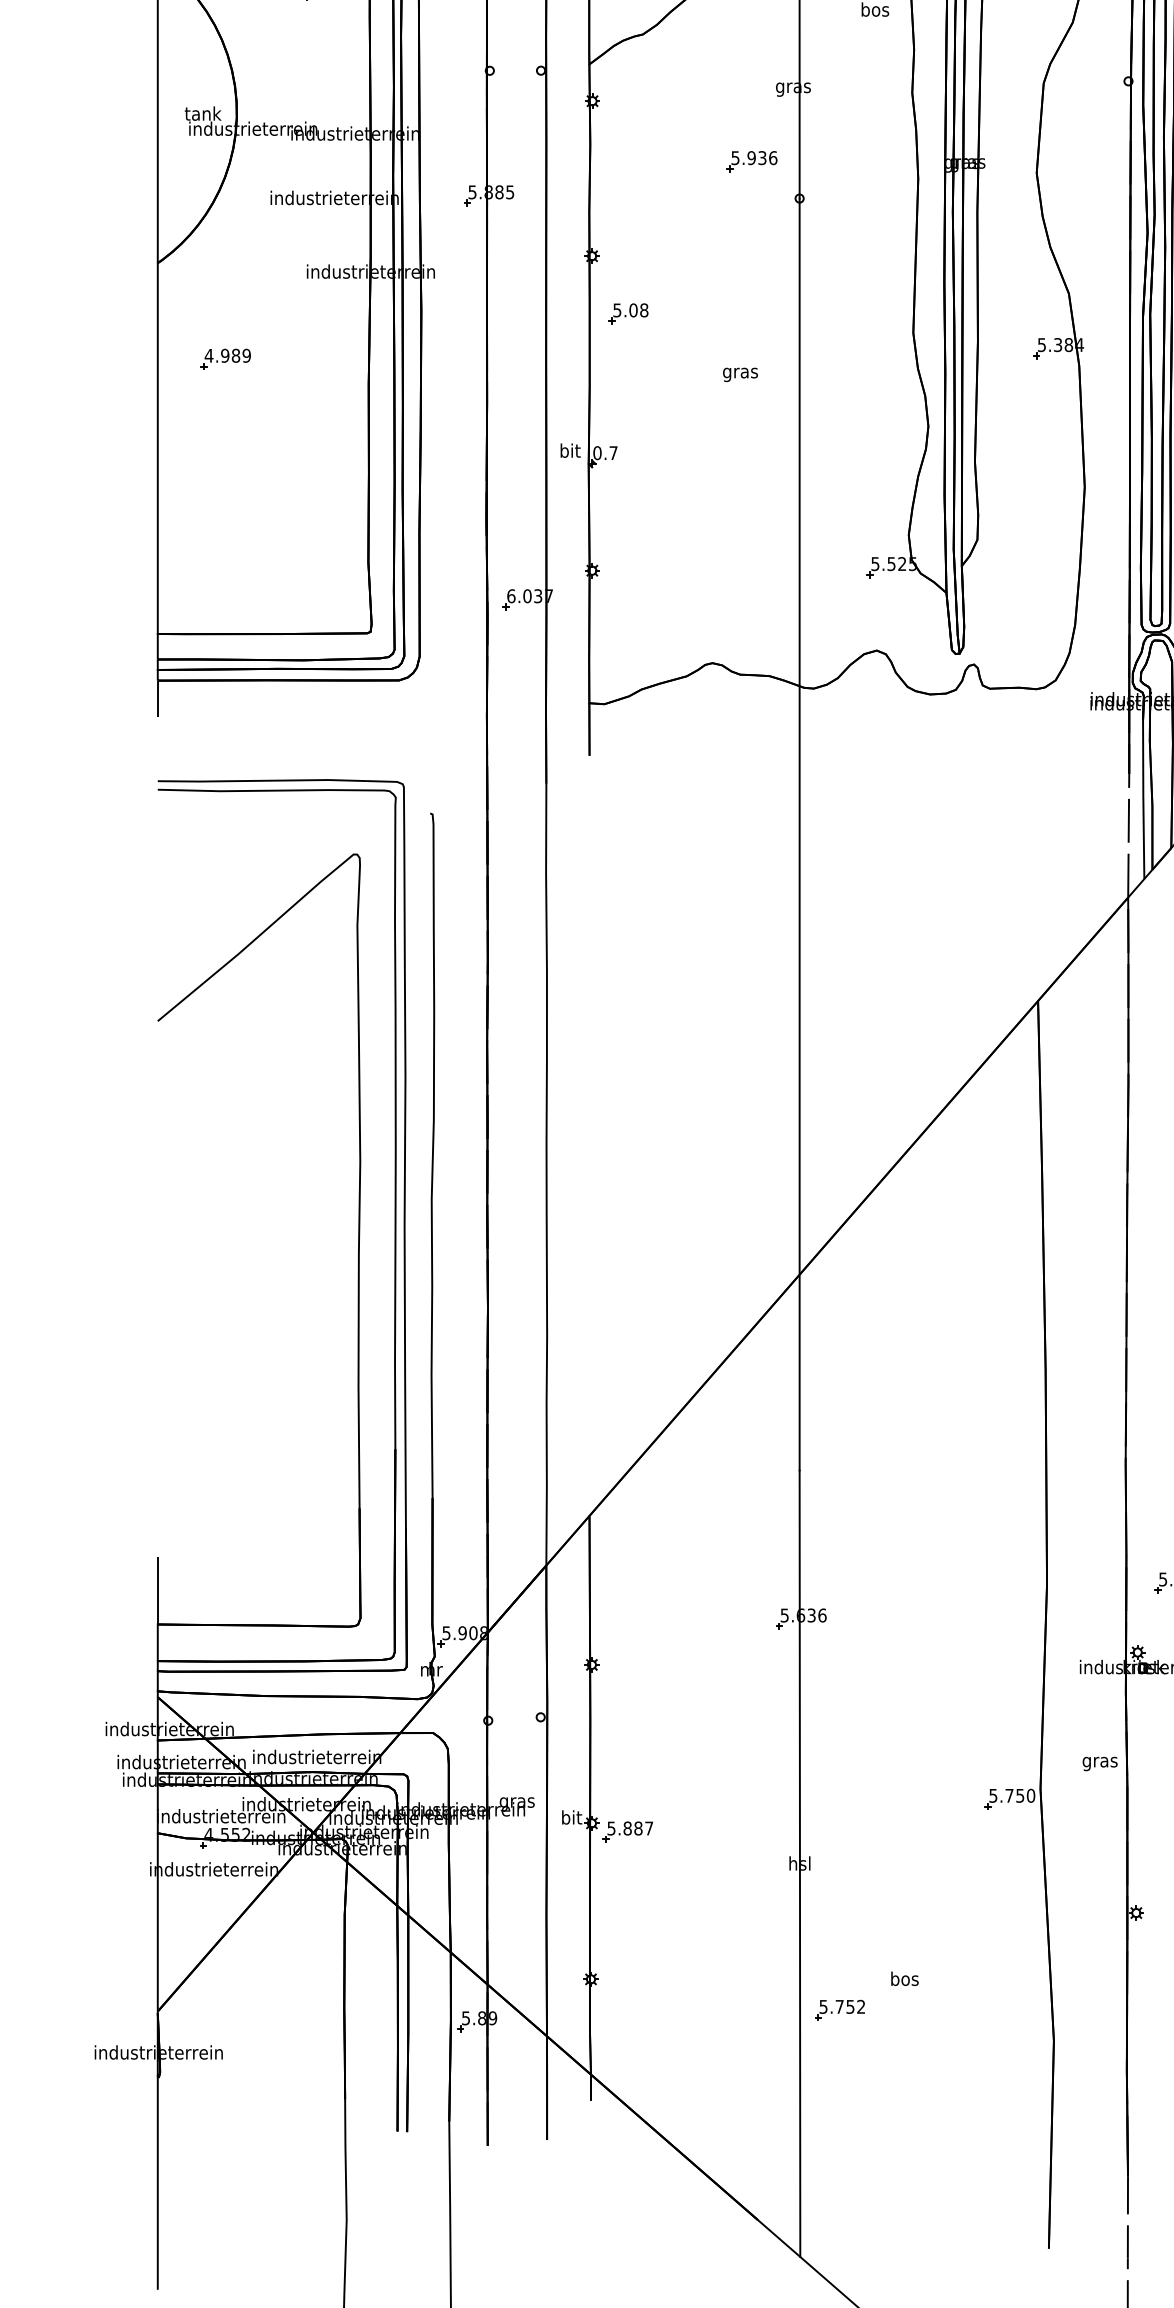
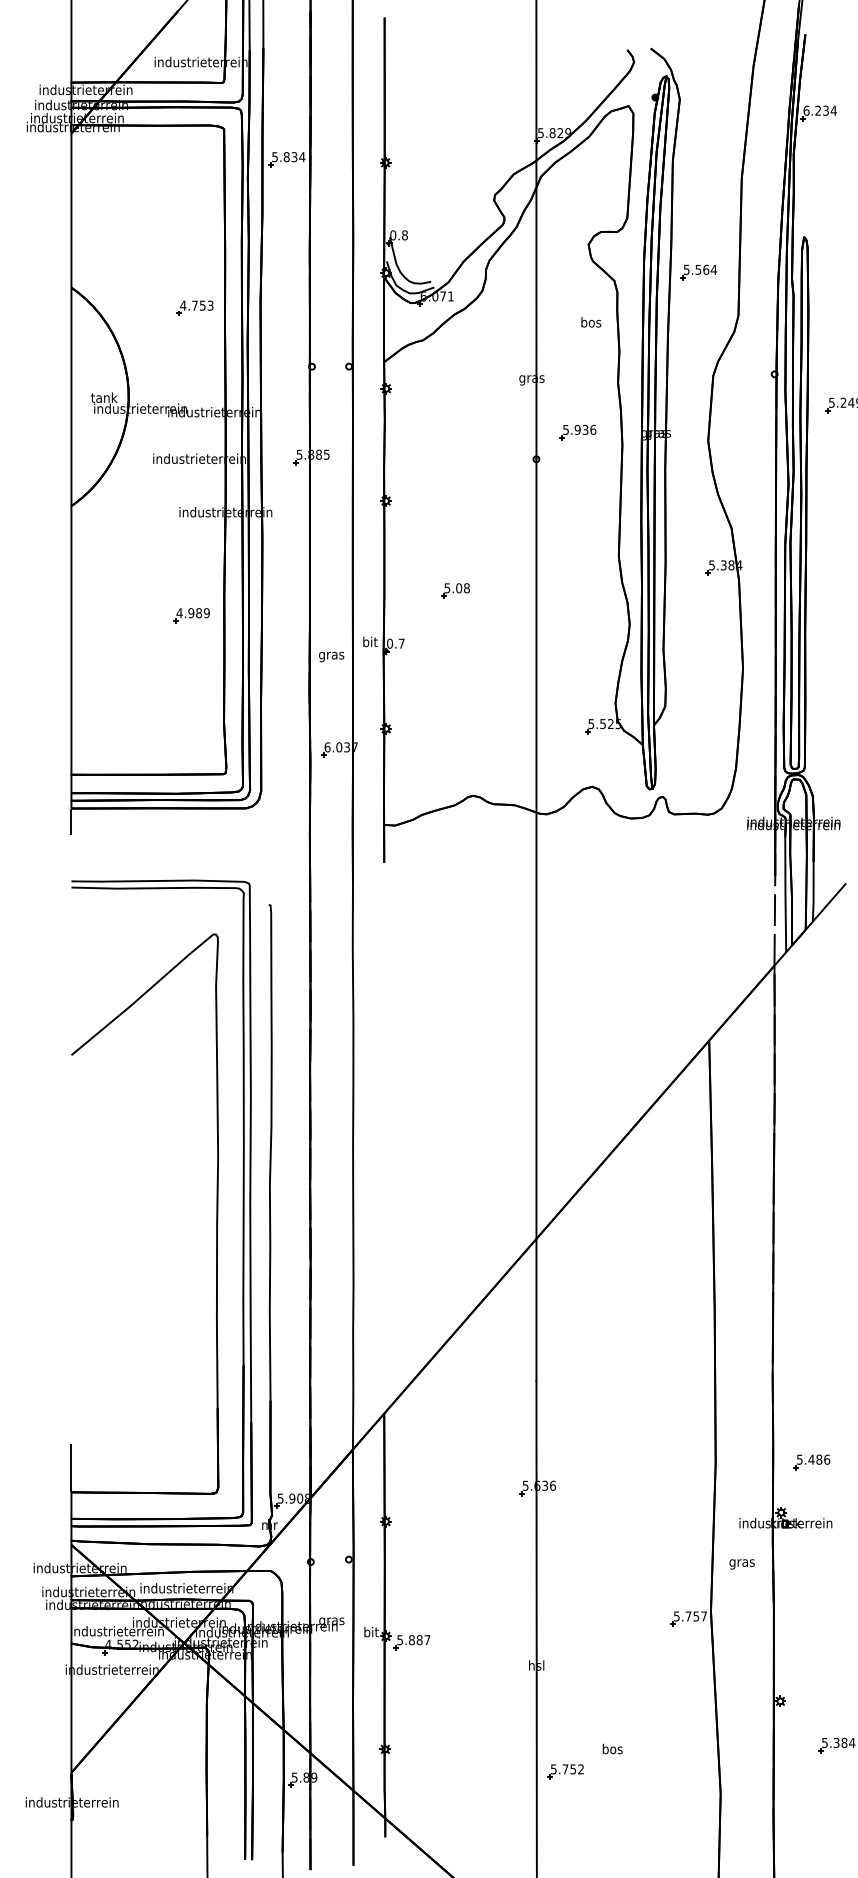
part: (751, 161) -> (577, 432), moved
part: (628, 313) -> (455, 590), moved
part: (225, 358) -> (191, 615), moved
text: (740, 374) -> (331, 656), moved
text: (1099, 1764) -> (741, 1564), moved
text: (1031, 1795) -> (704, 1616), 5.750 -> 5.757

